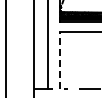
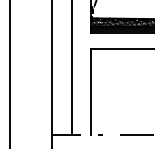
line: (59, 60) -> (90, 91), dashed -> solid

